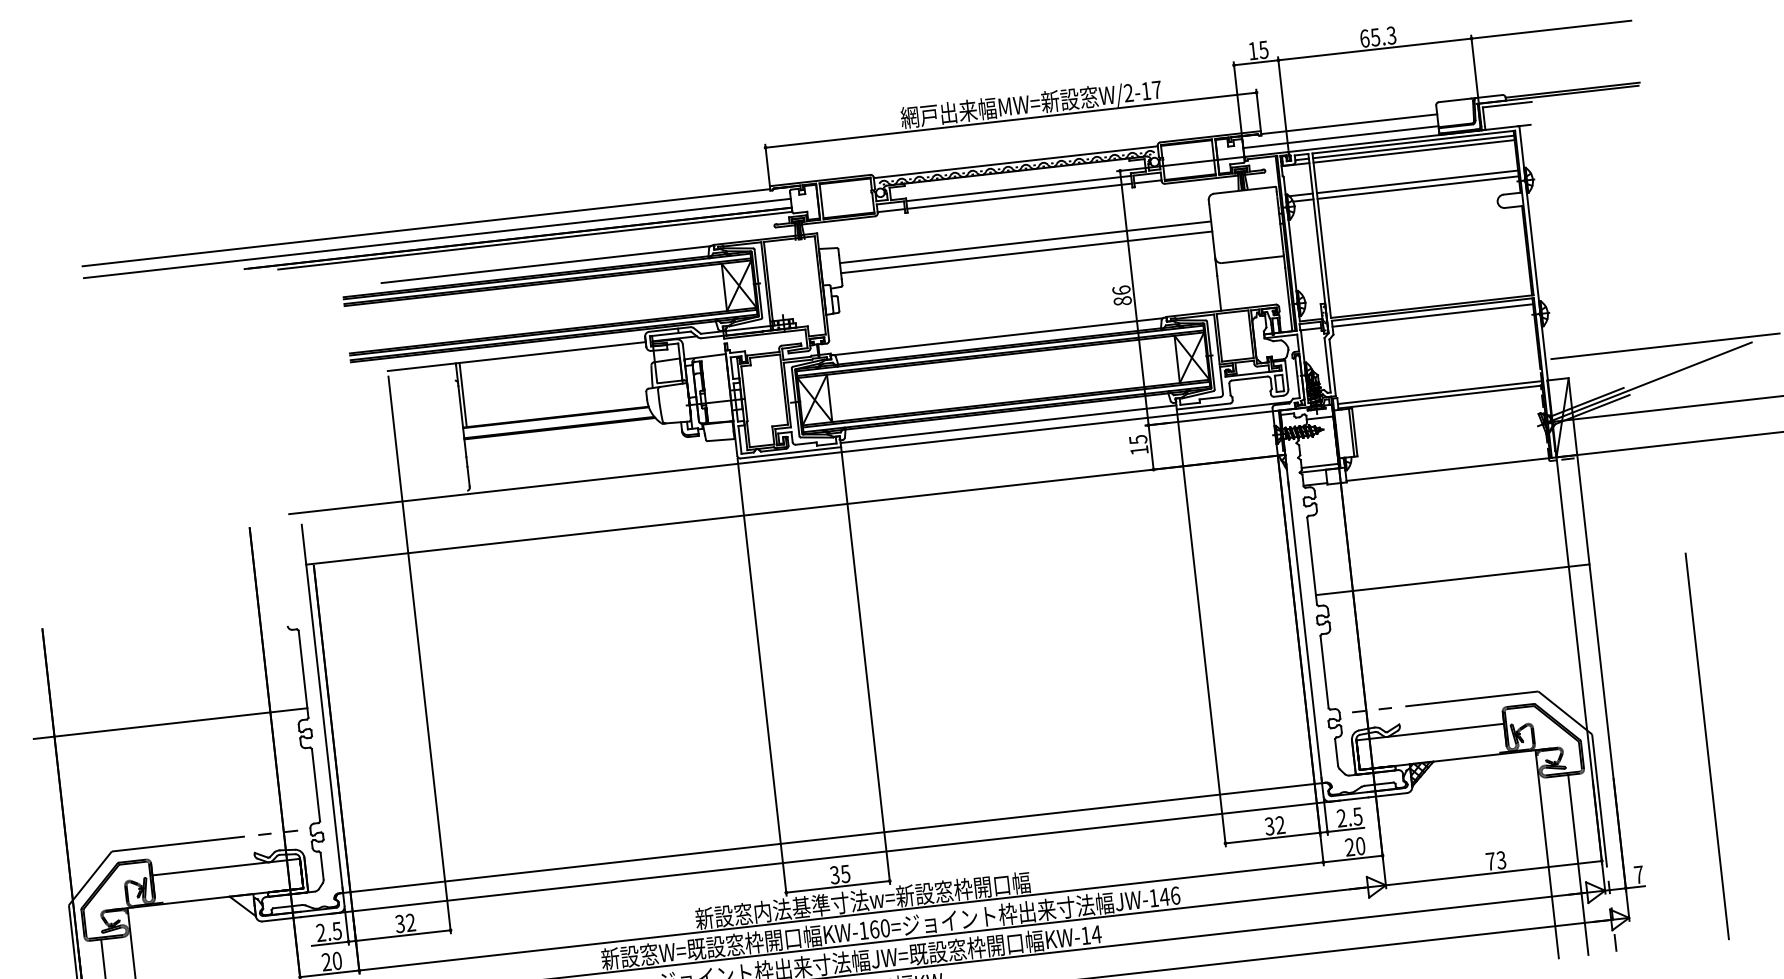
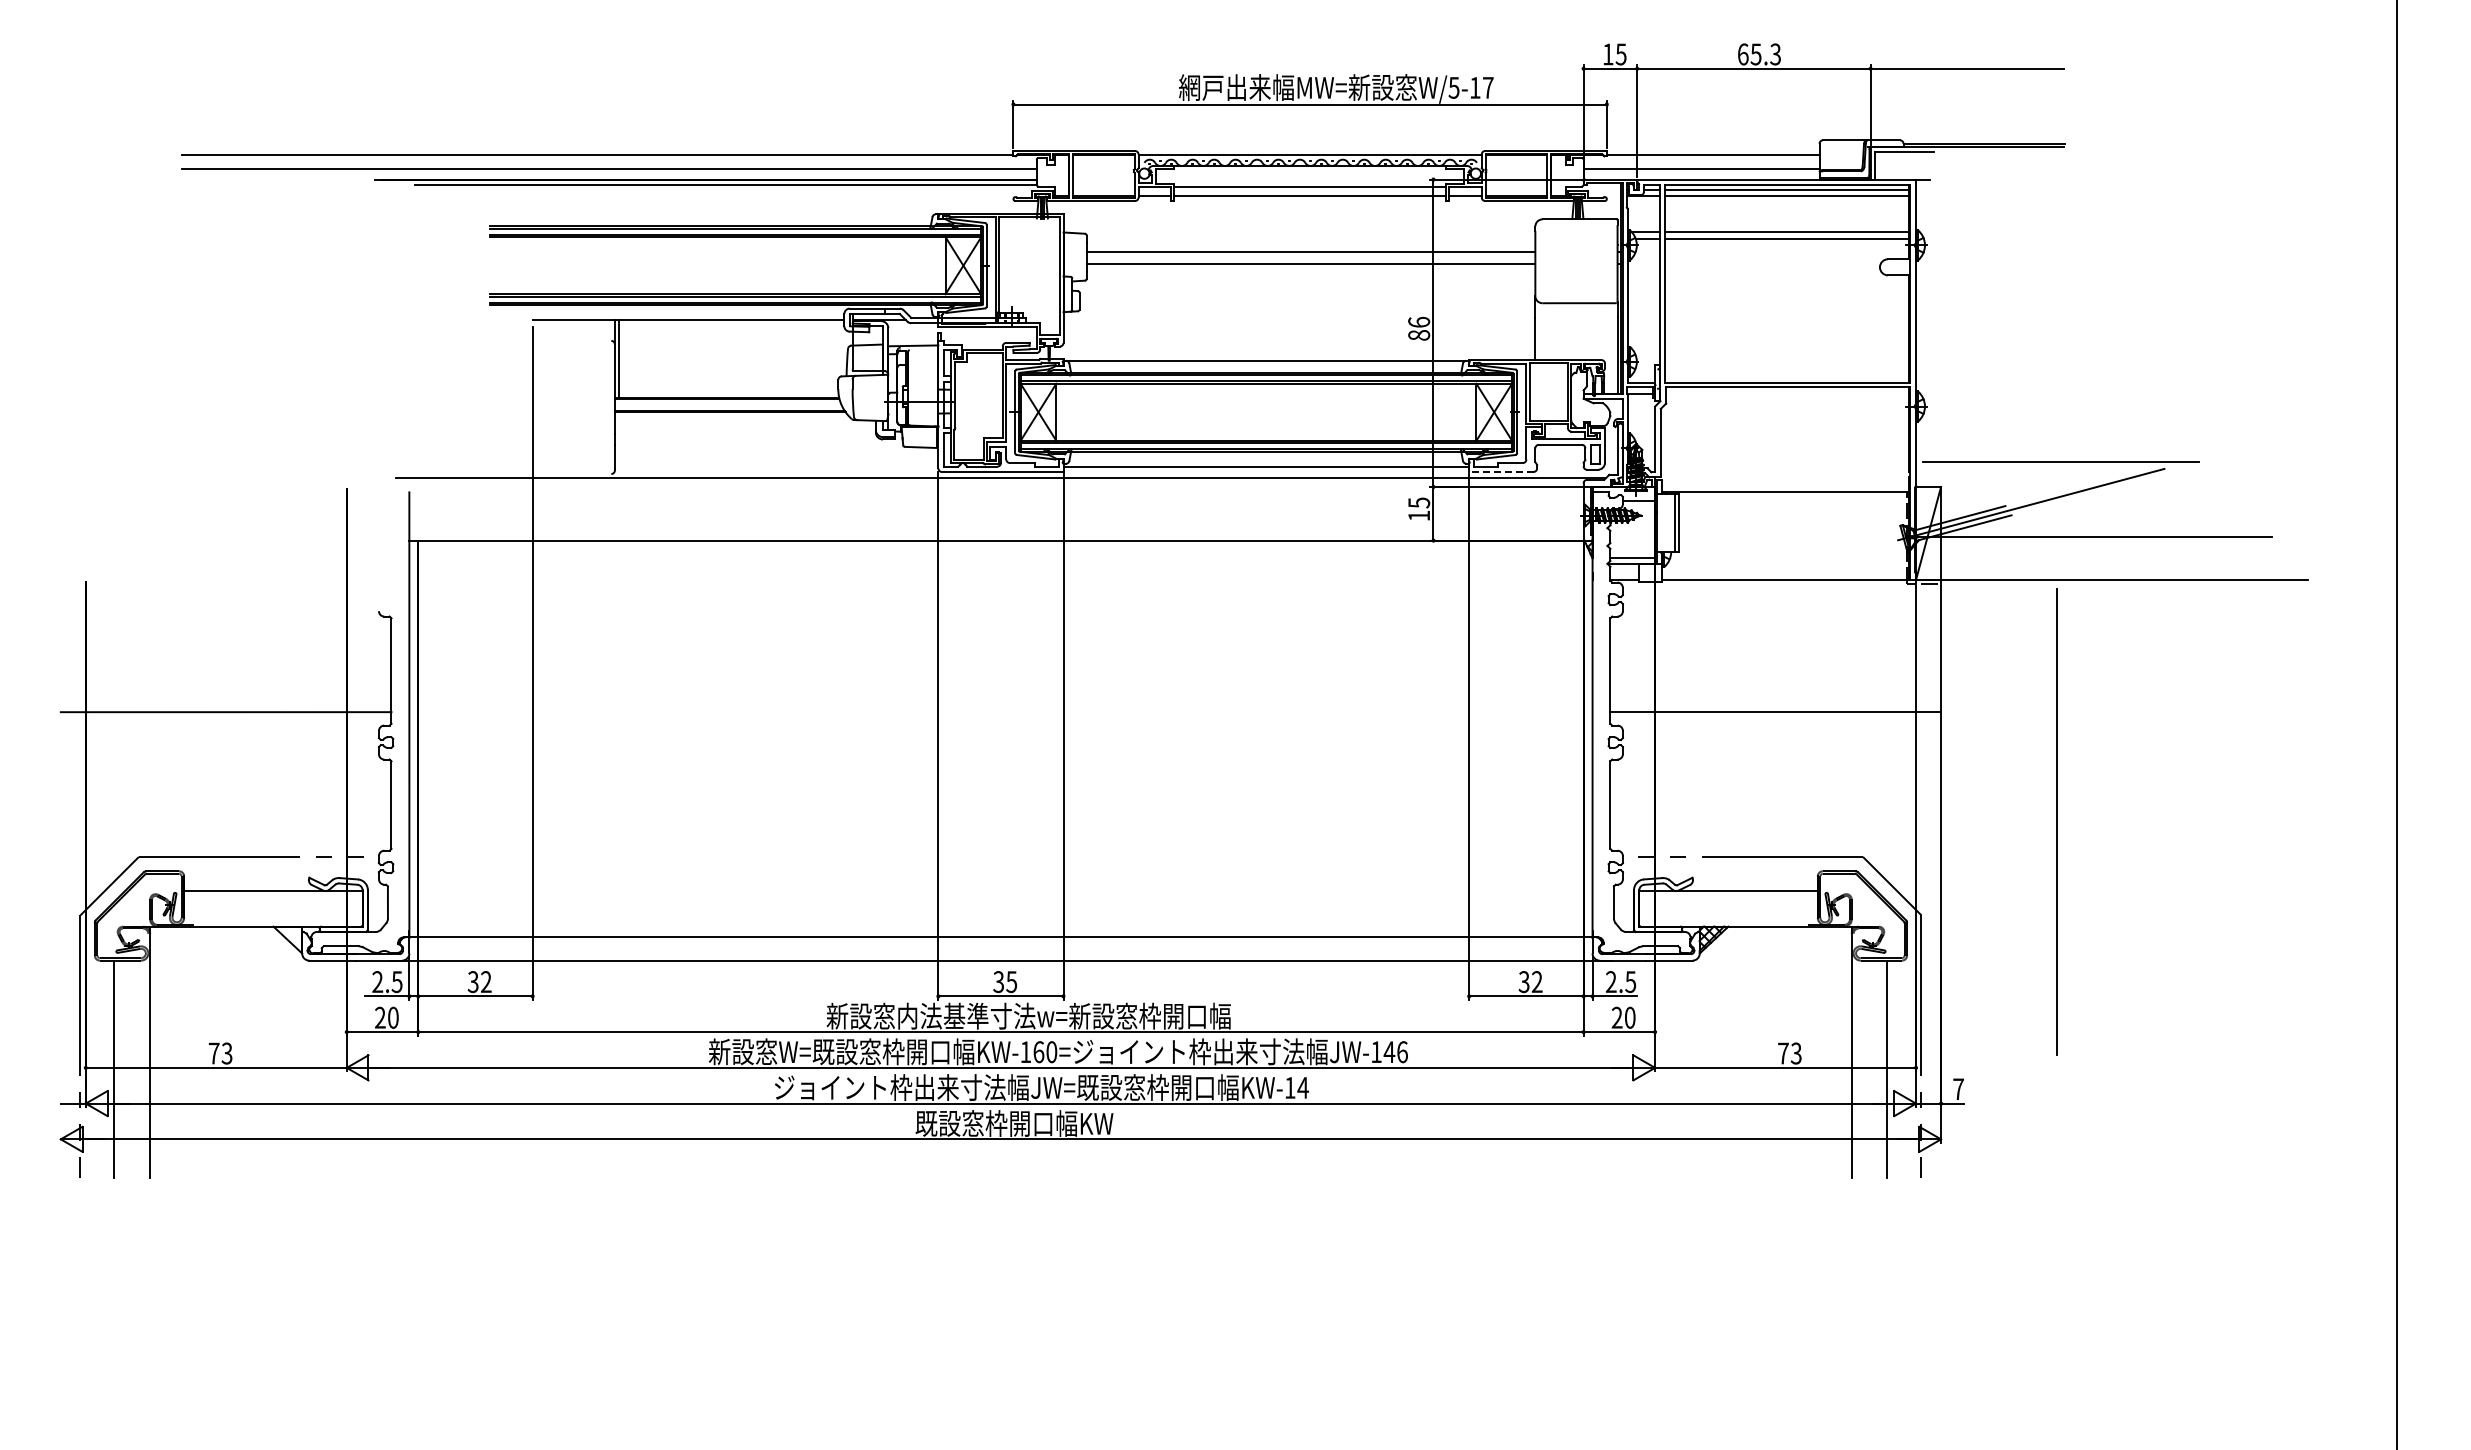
text: (1128, 92) -> (1453, 87), W/2-17 -> W/5-17
line: (545, 264) -> (735, 214), removed
line: (1432, 315) -> (1787, 394), removed
line: (1439, 392) -> (1785, 486), removed
line: (1202, 406) -> (1500, 471), solid -> dashed
line: (1706, 745) -> (2056, 821), moved

